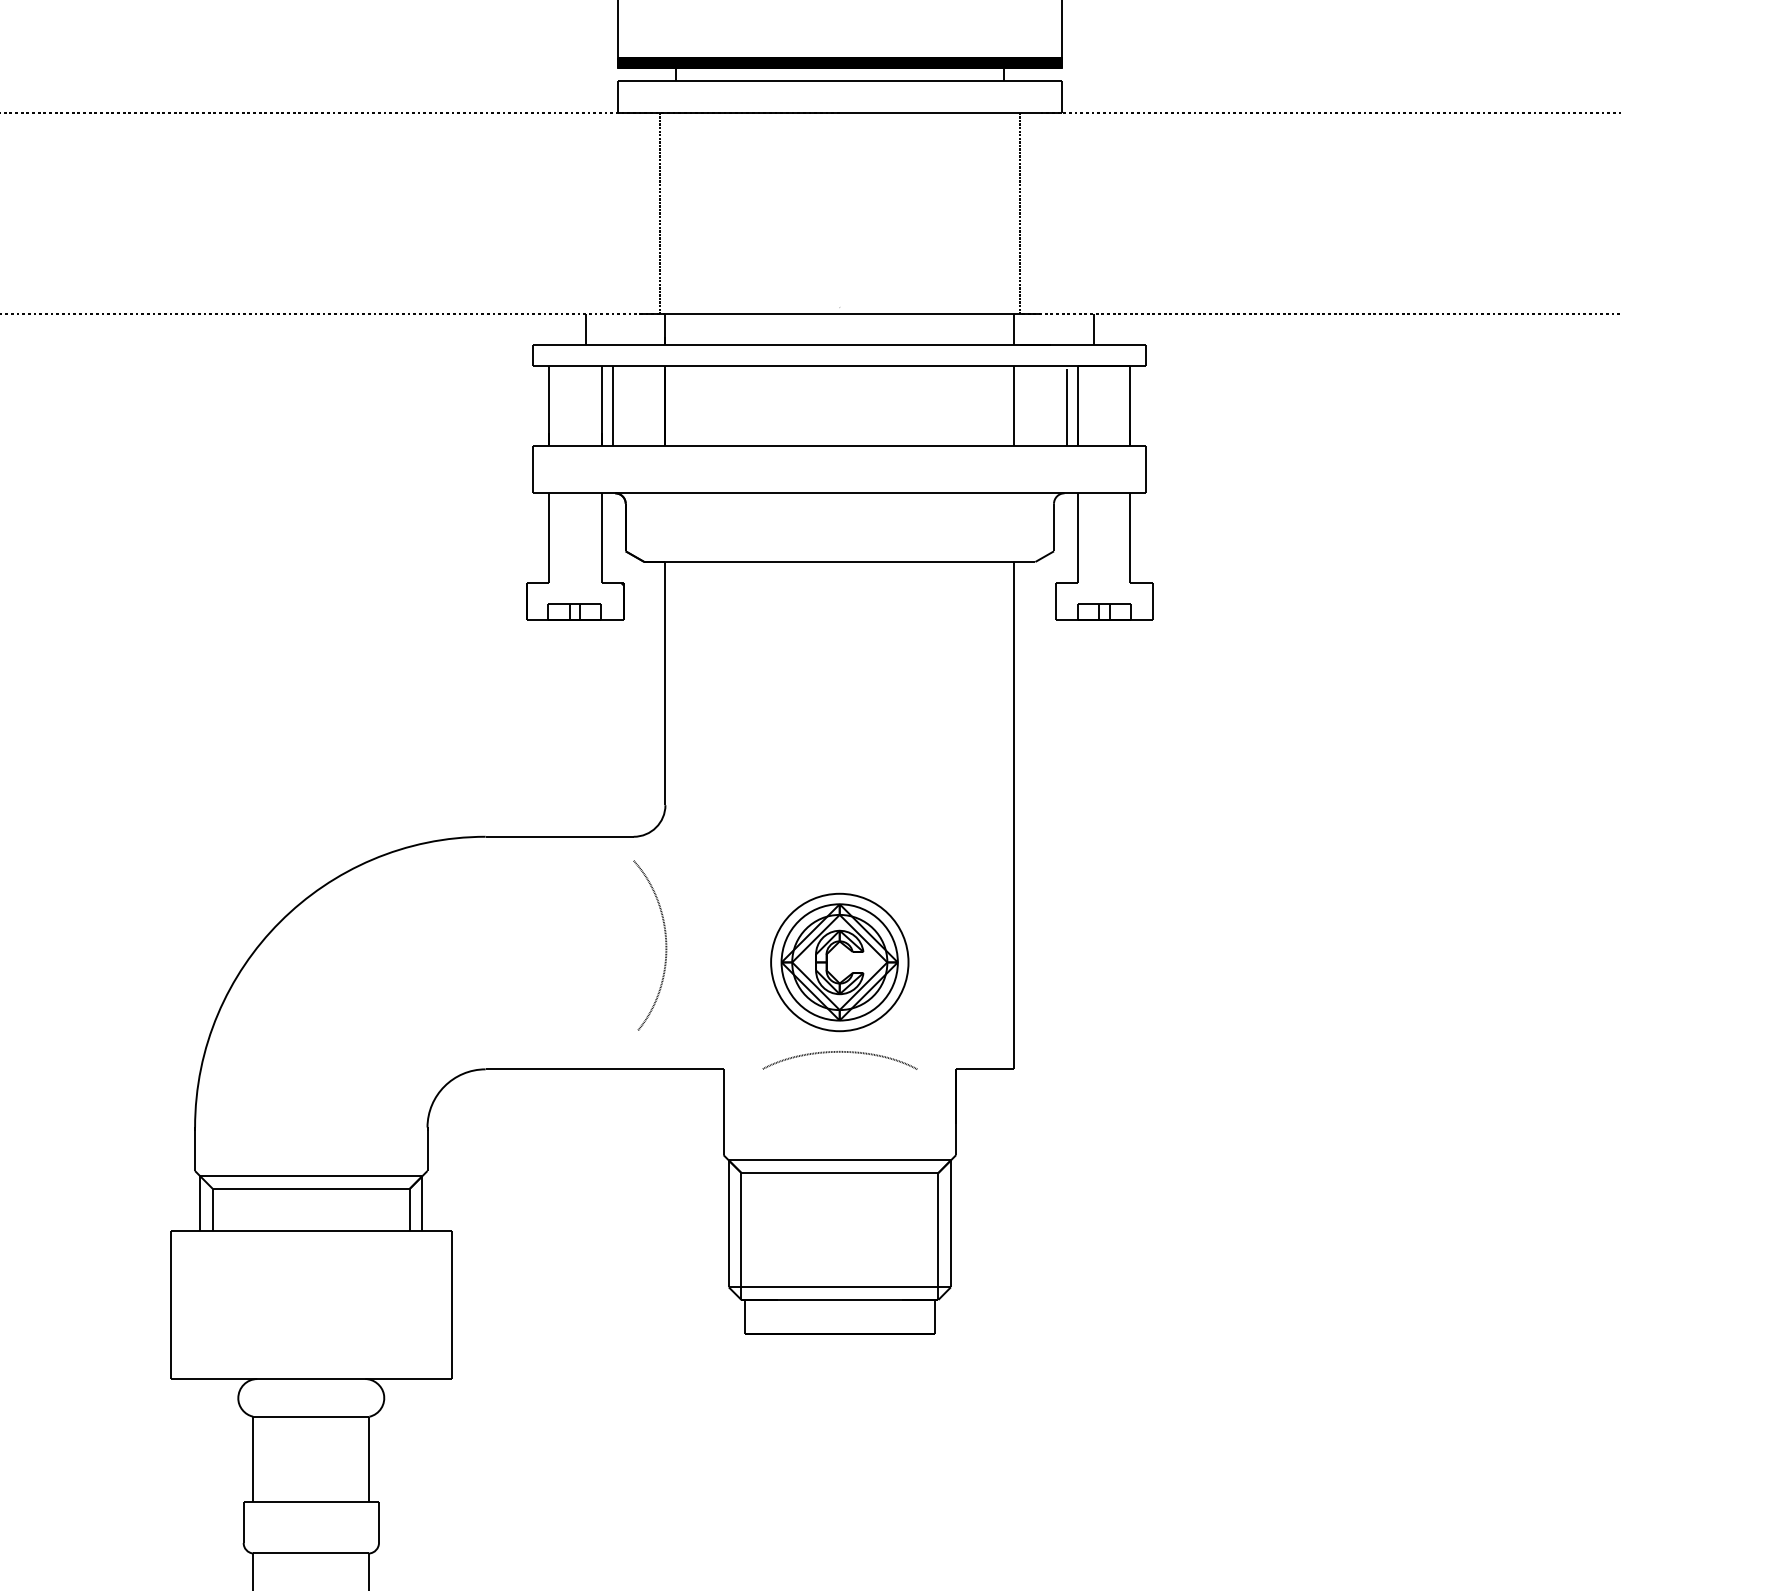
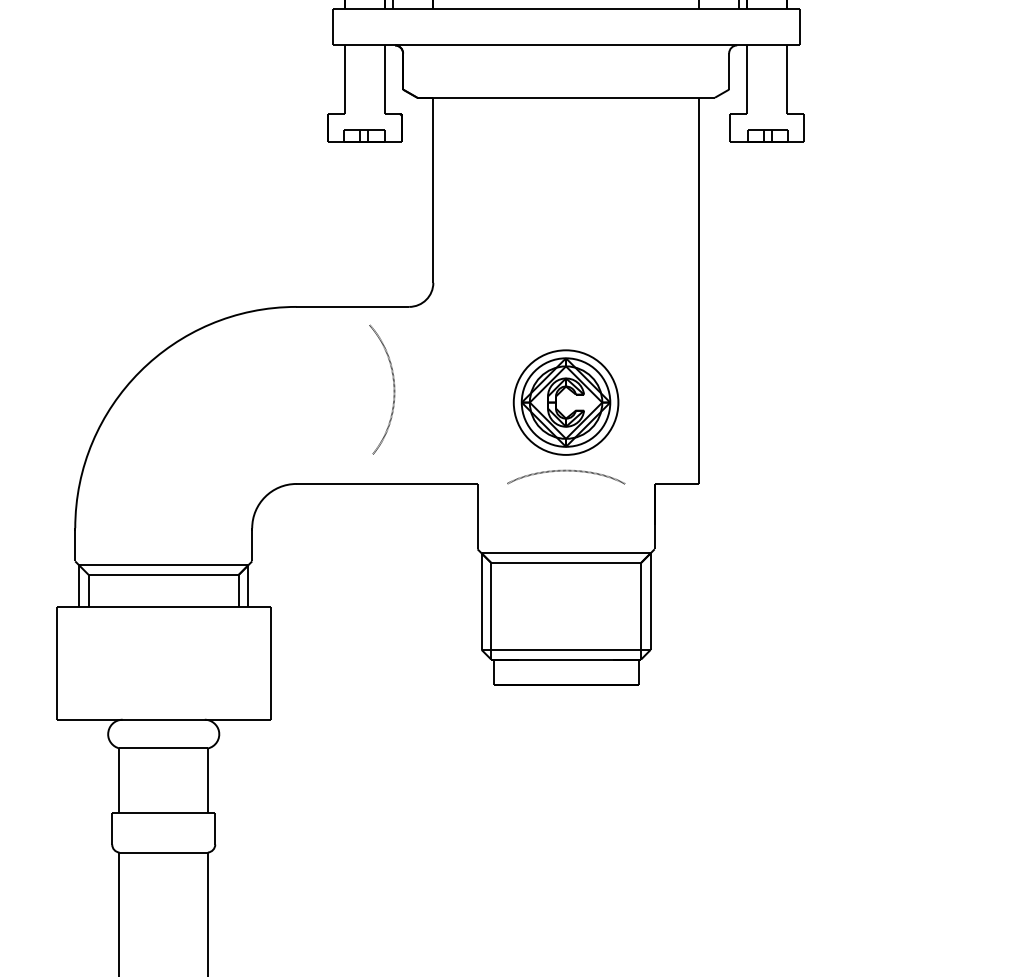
part: (665, 945) -> (393, 389), moved

